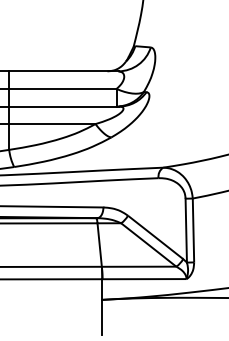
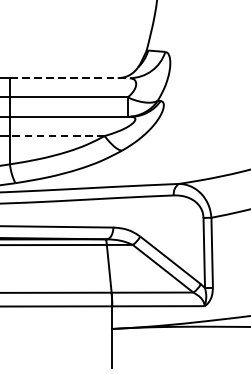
line: (63, 71) -> (69, 78), solid -> dashed
line: (51, 124) -> (56, 136), solid -> dashed

